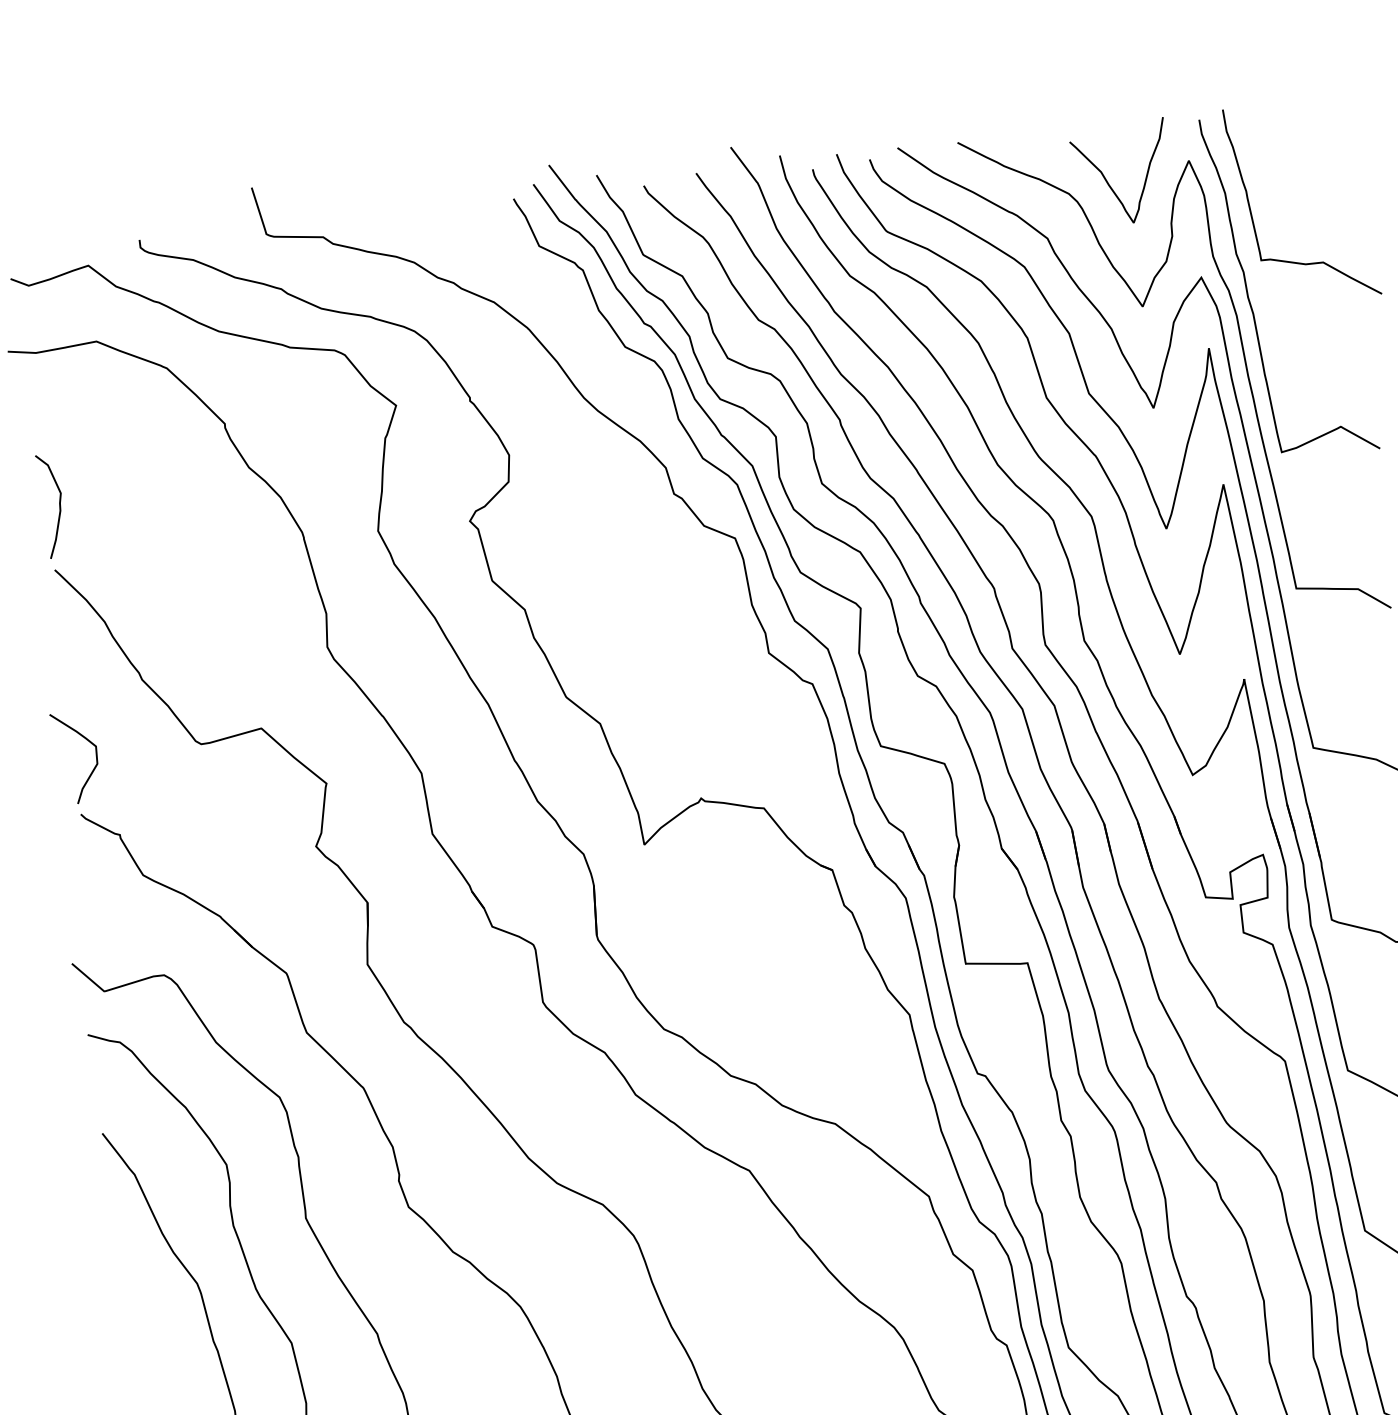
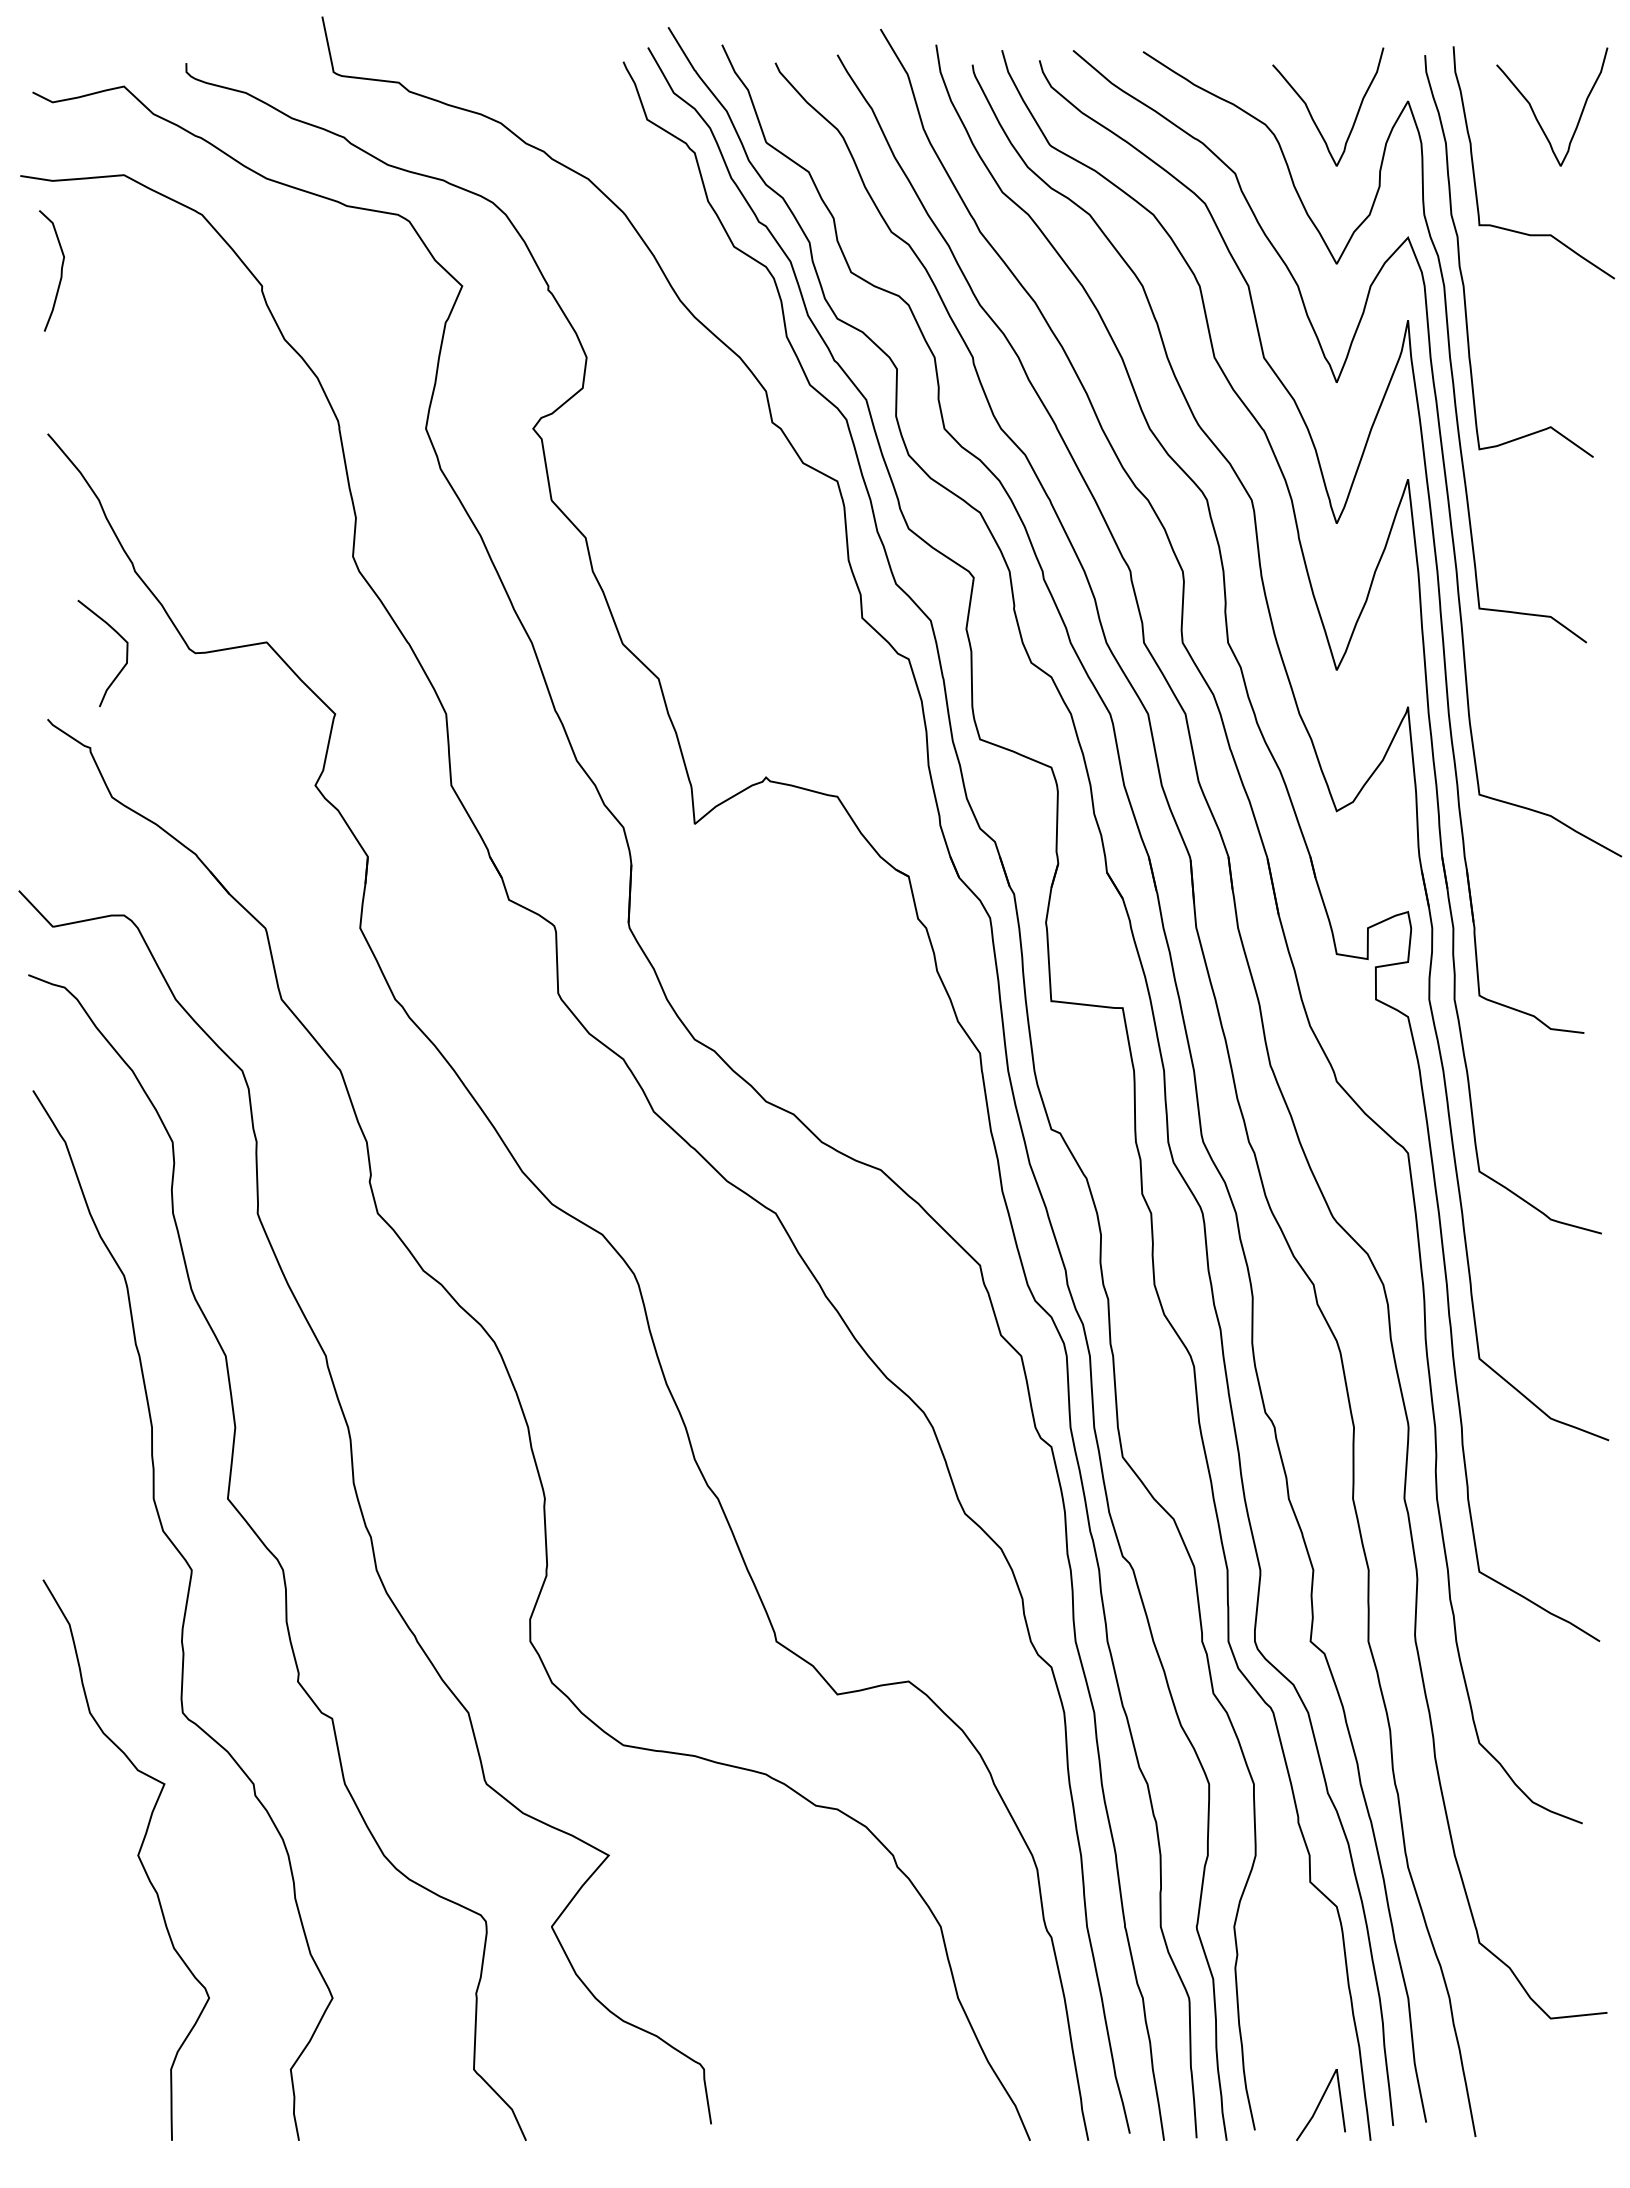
curve: (1298, 158) -> (1534, 111), added
curve: (59, 505) -> (60, 271), moved
curve: (96, 755) -> (126, 653), moved

